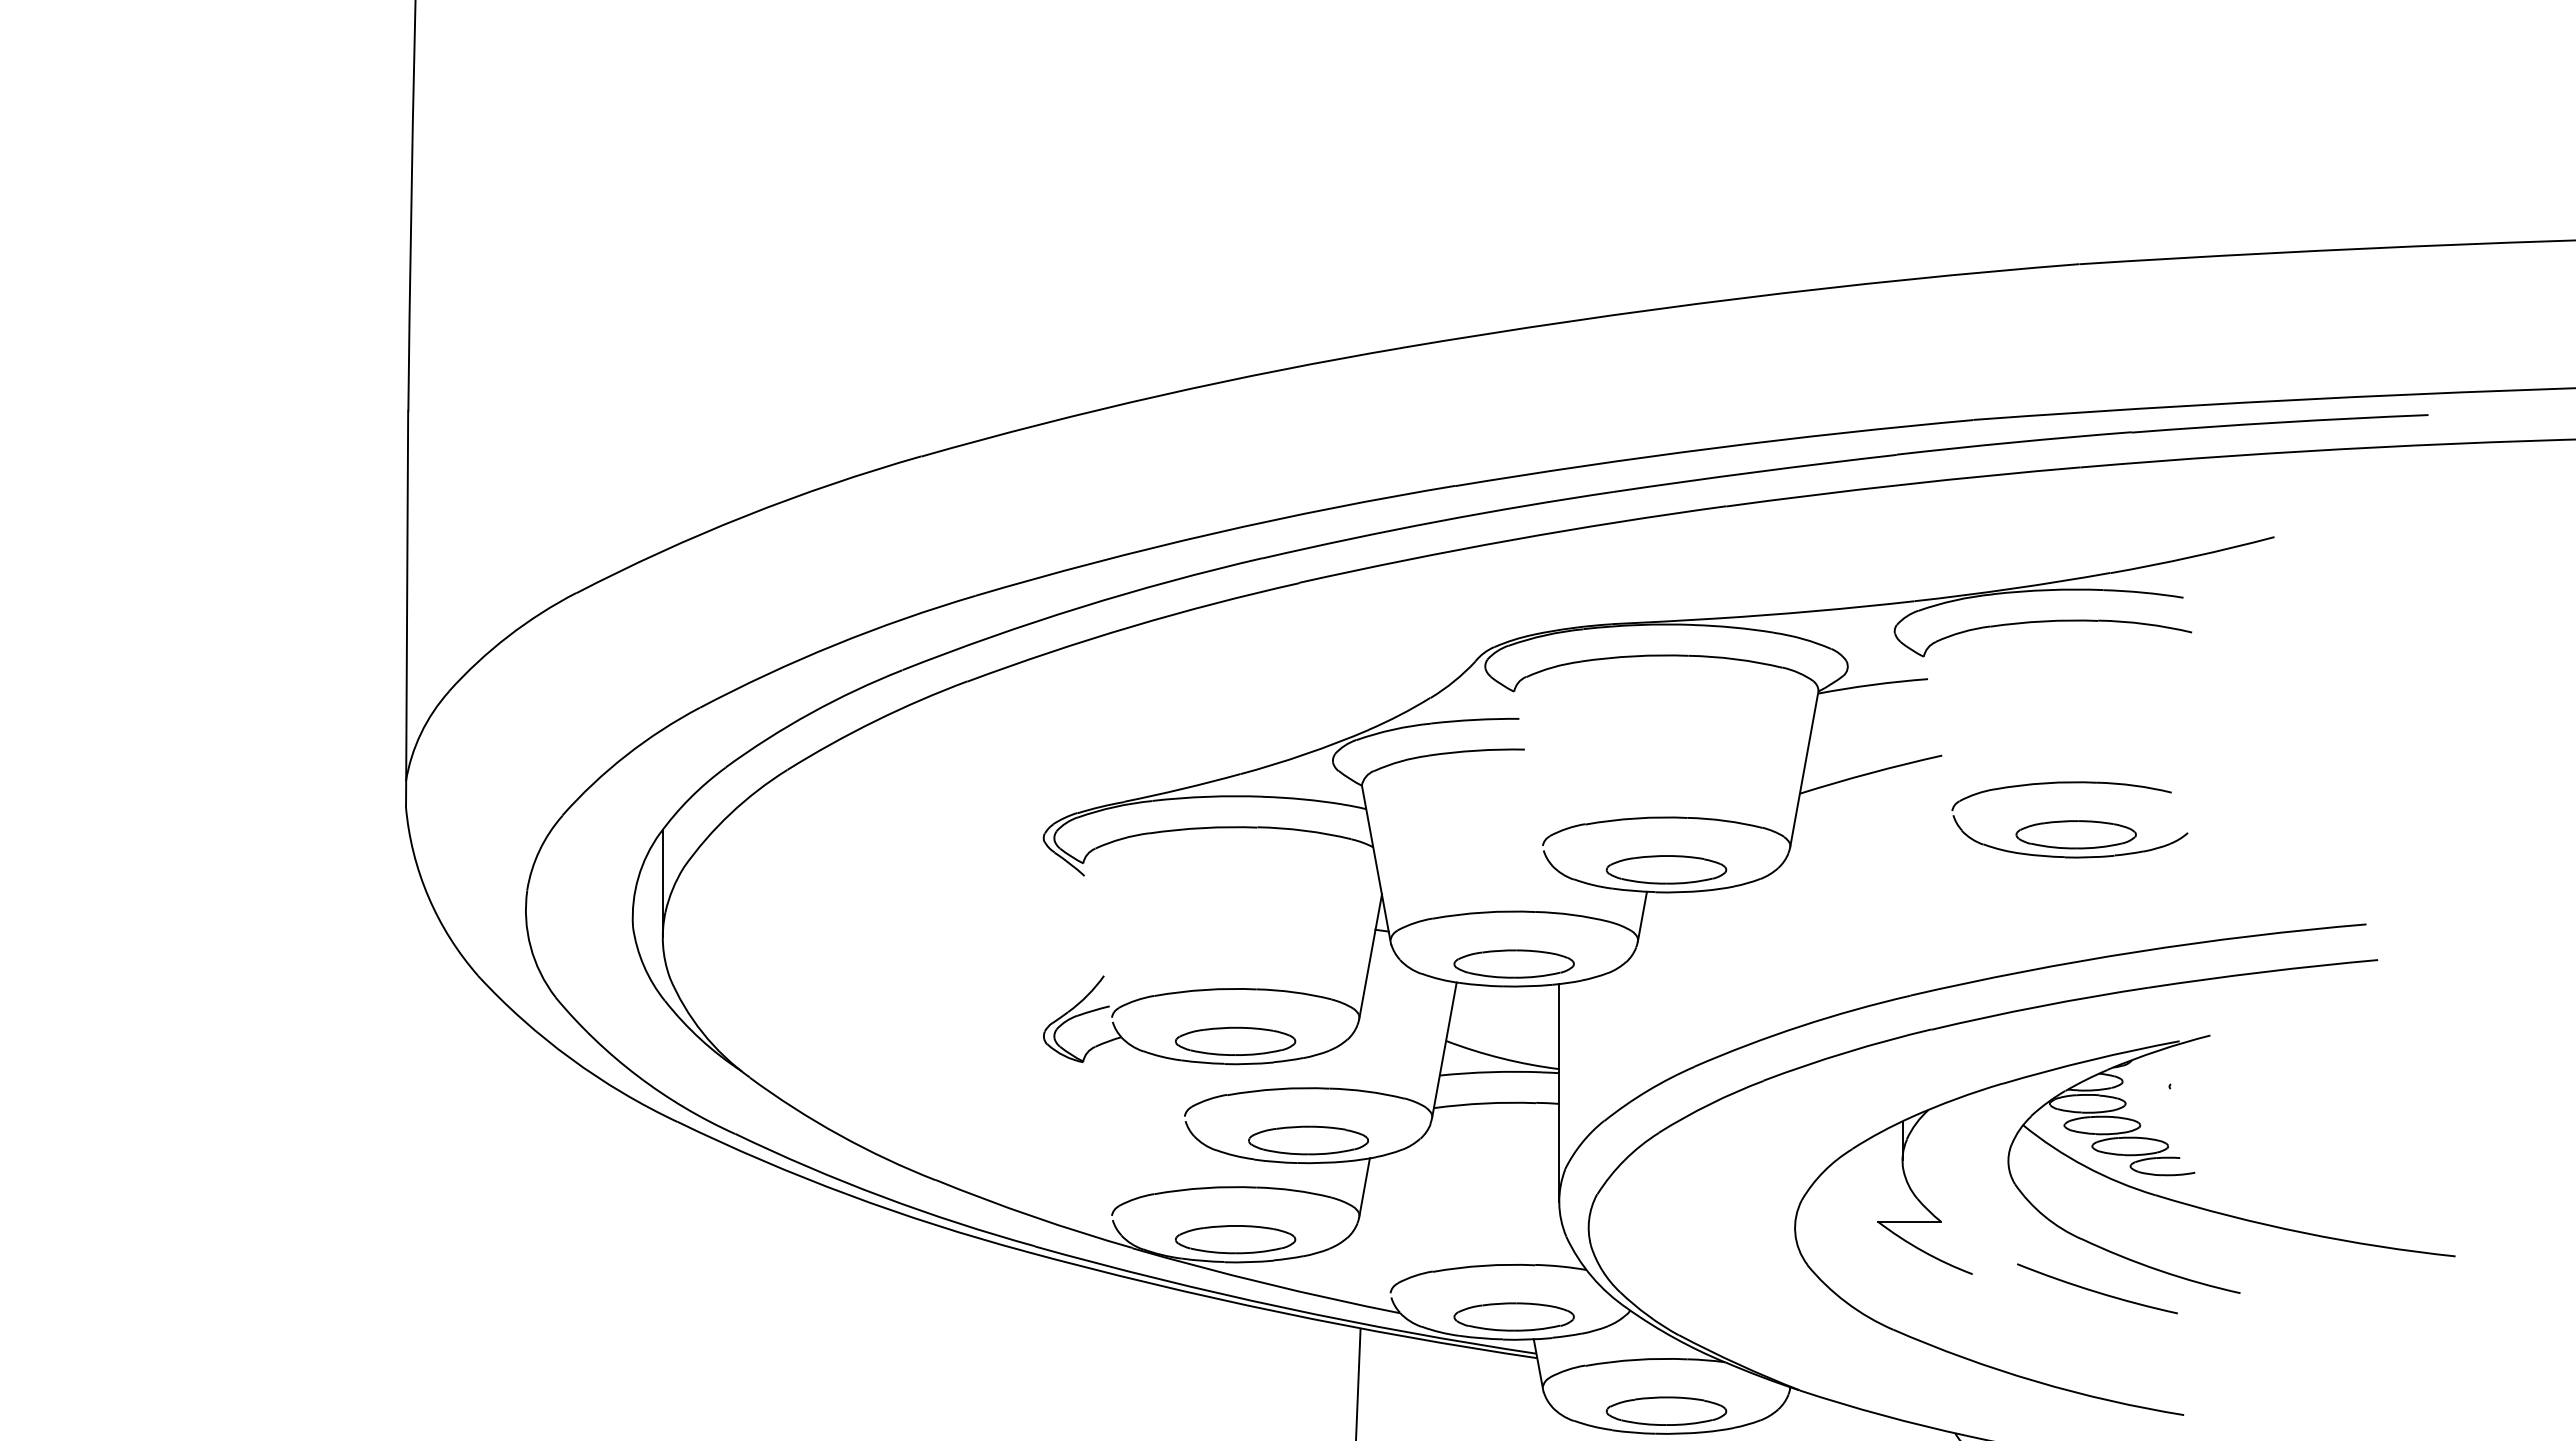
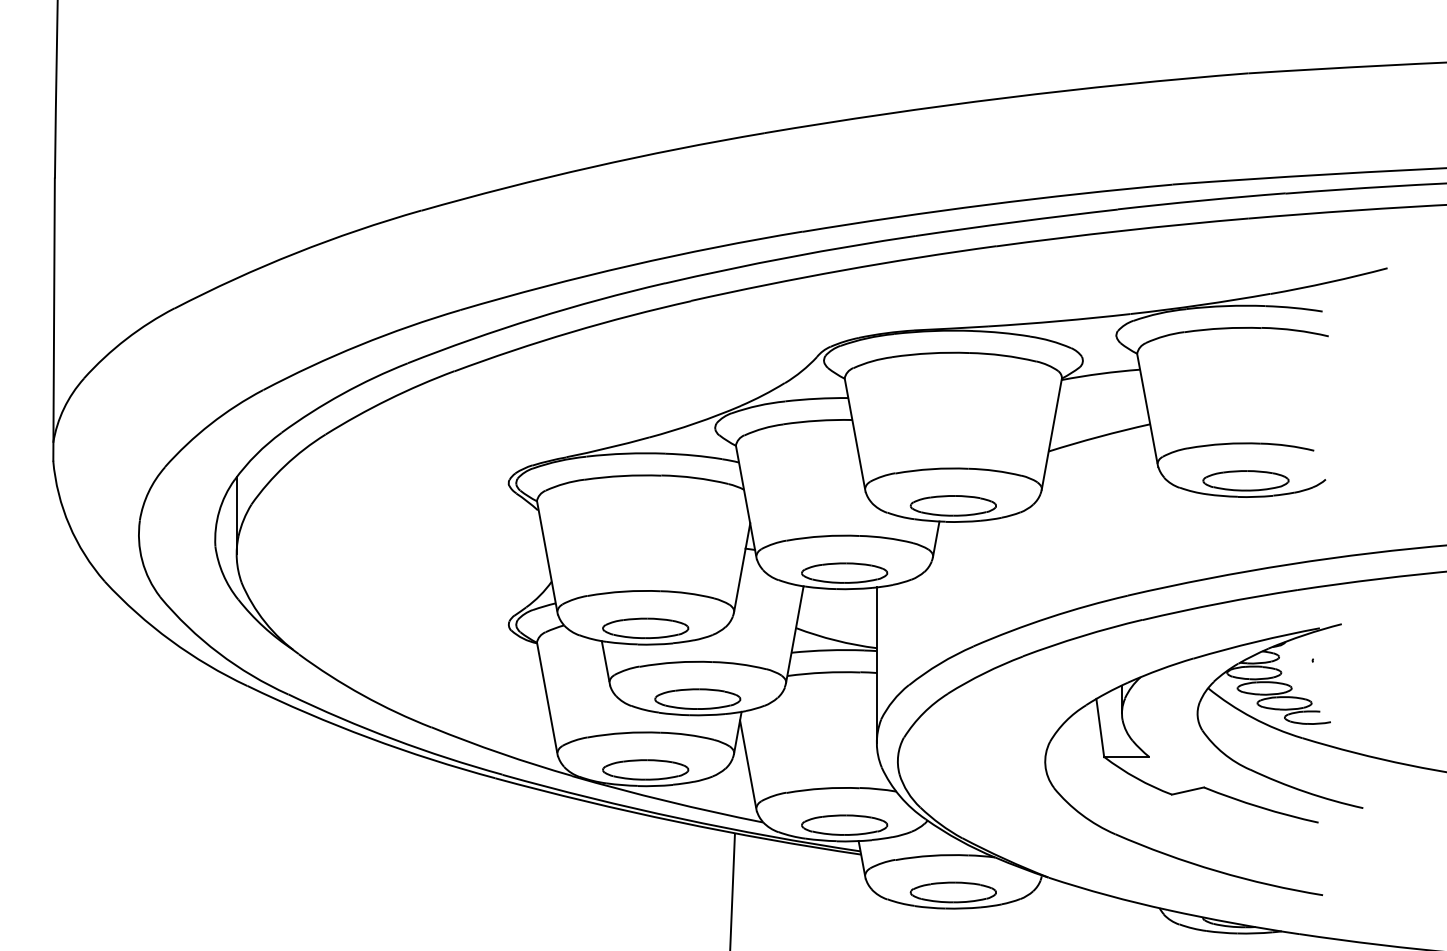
line: (1938, 735) -> (1147, 409), added
line: (1528, 770) -> (854, 434), added
line: (1097, 942) -> (547, 557), added
line: (1179, 1089) -> (605, 662), added
line: (1097, 1140) -> (547, 699), added
line: (1871, 1180) -> (1099, 727), added
line: (1379, 1233) -> (748, 765), added
line: (1994, 1269) -> (1187, 791), added

